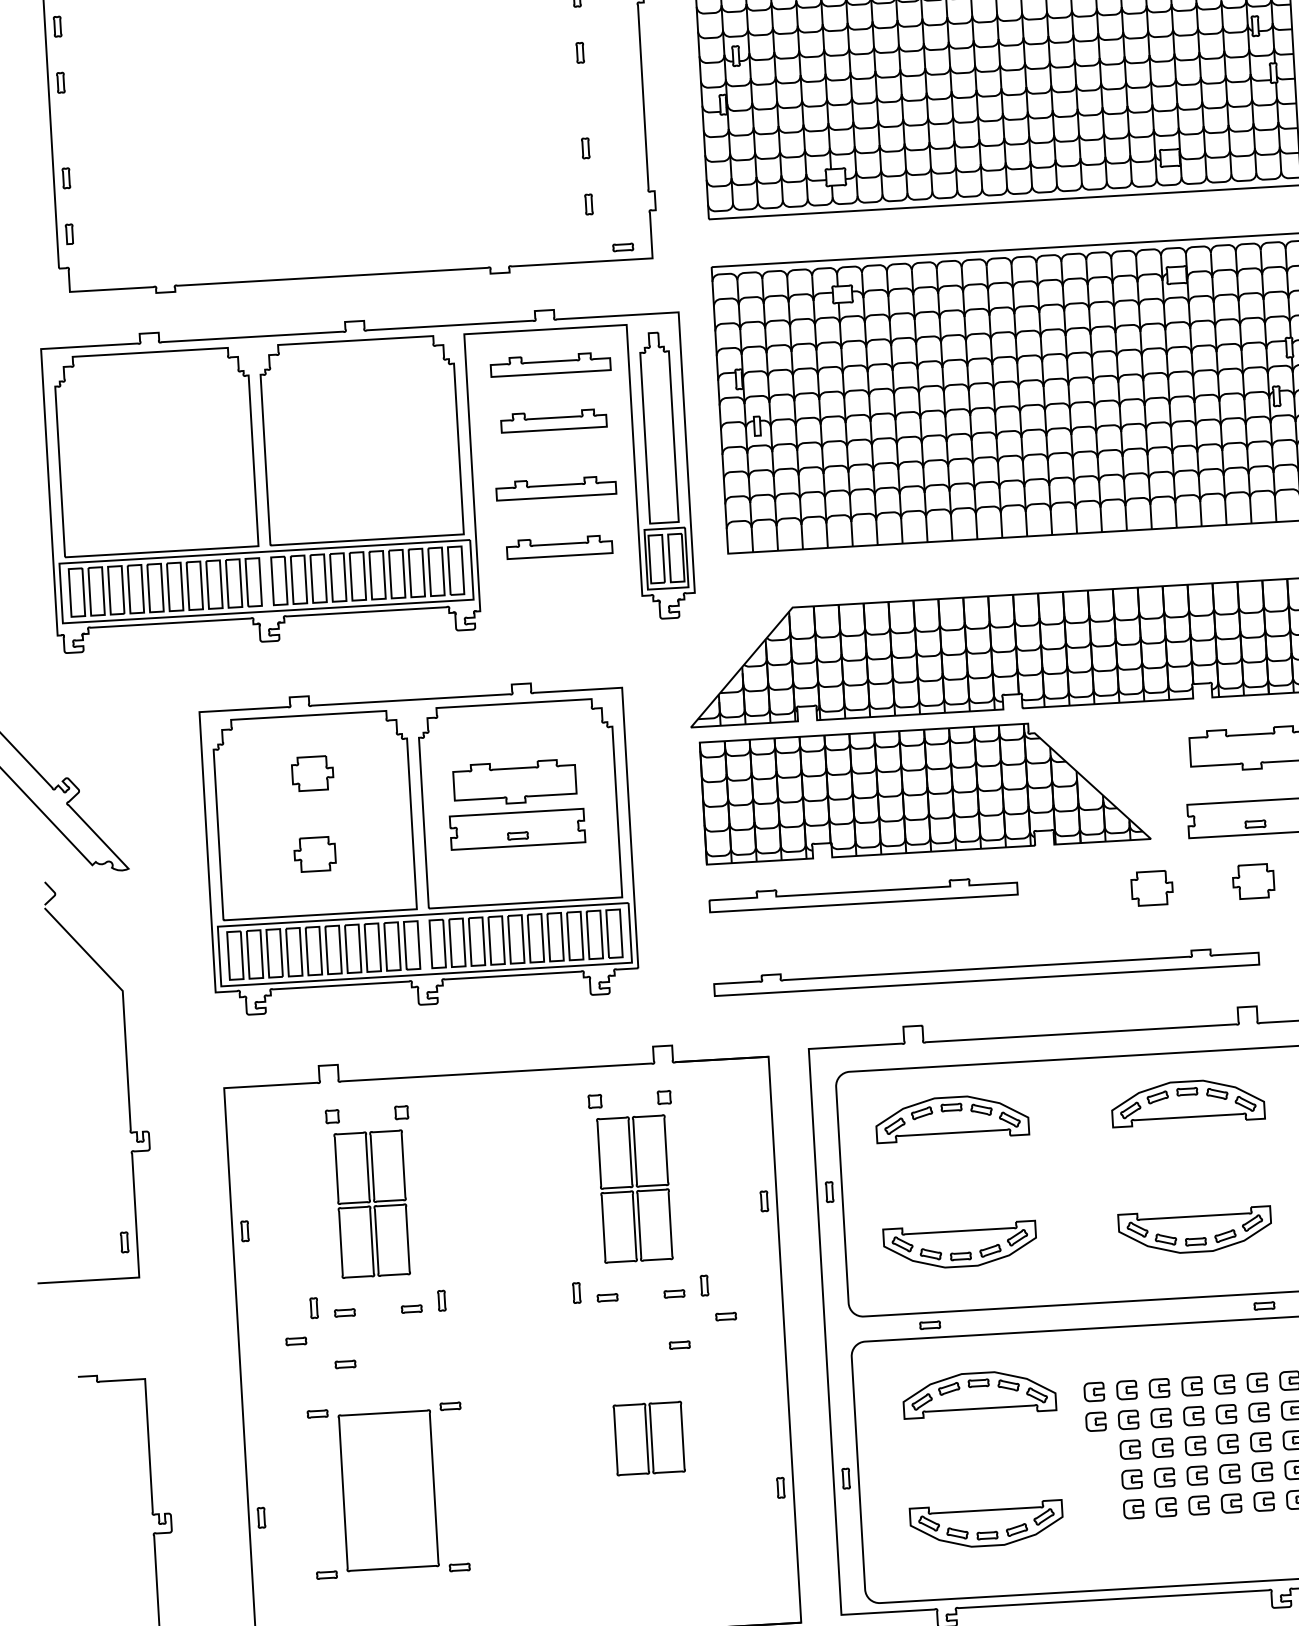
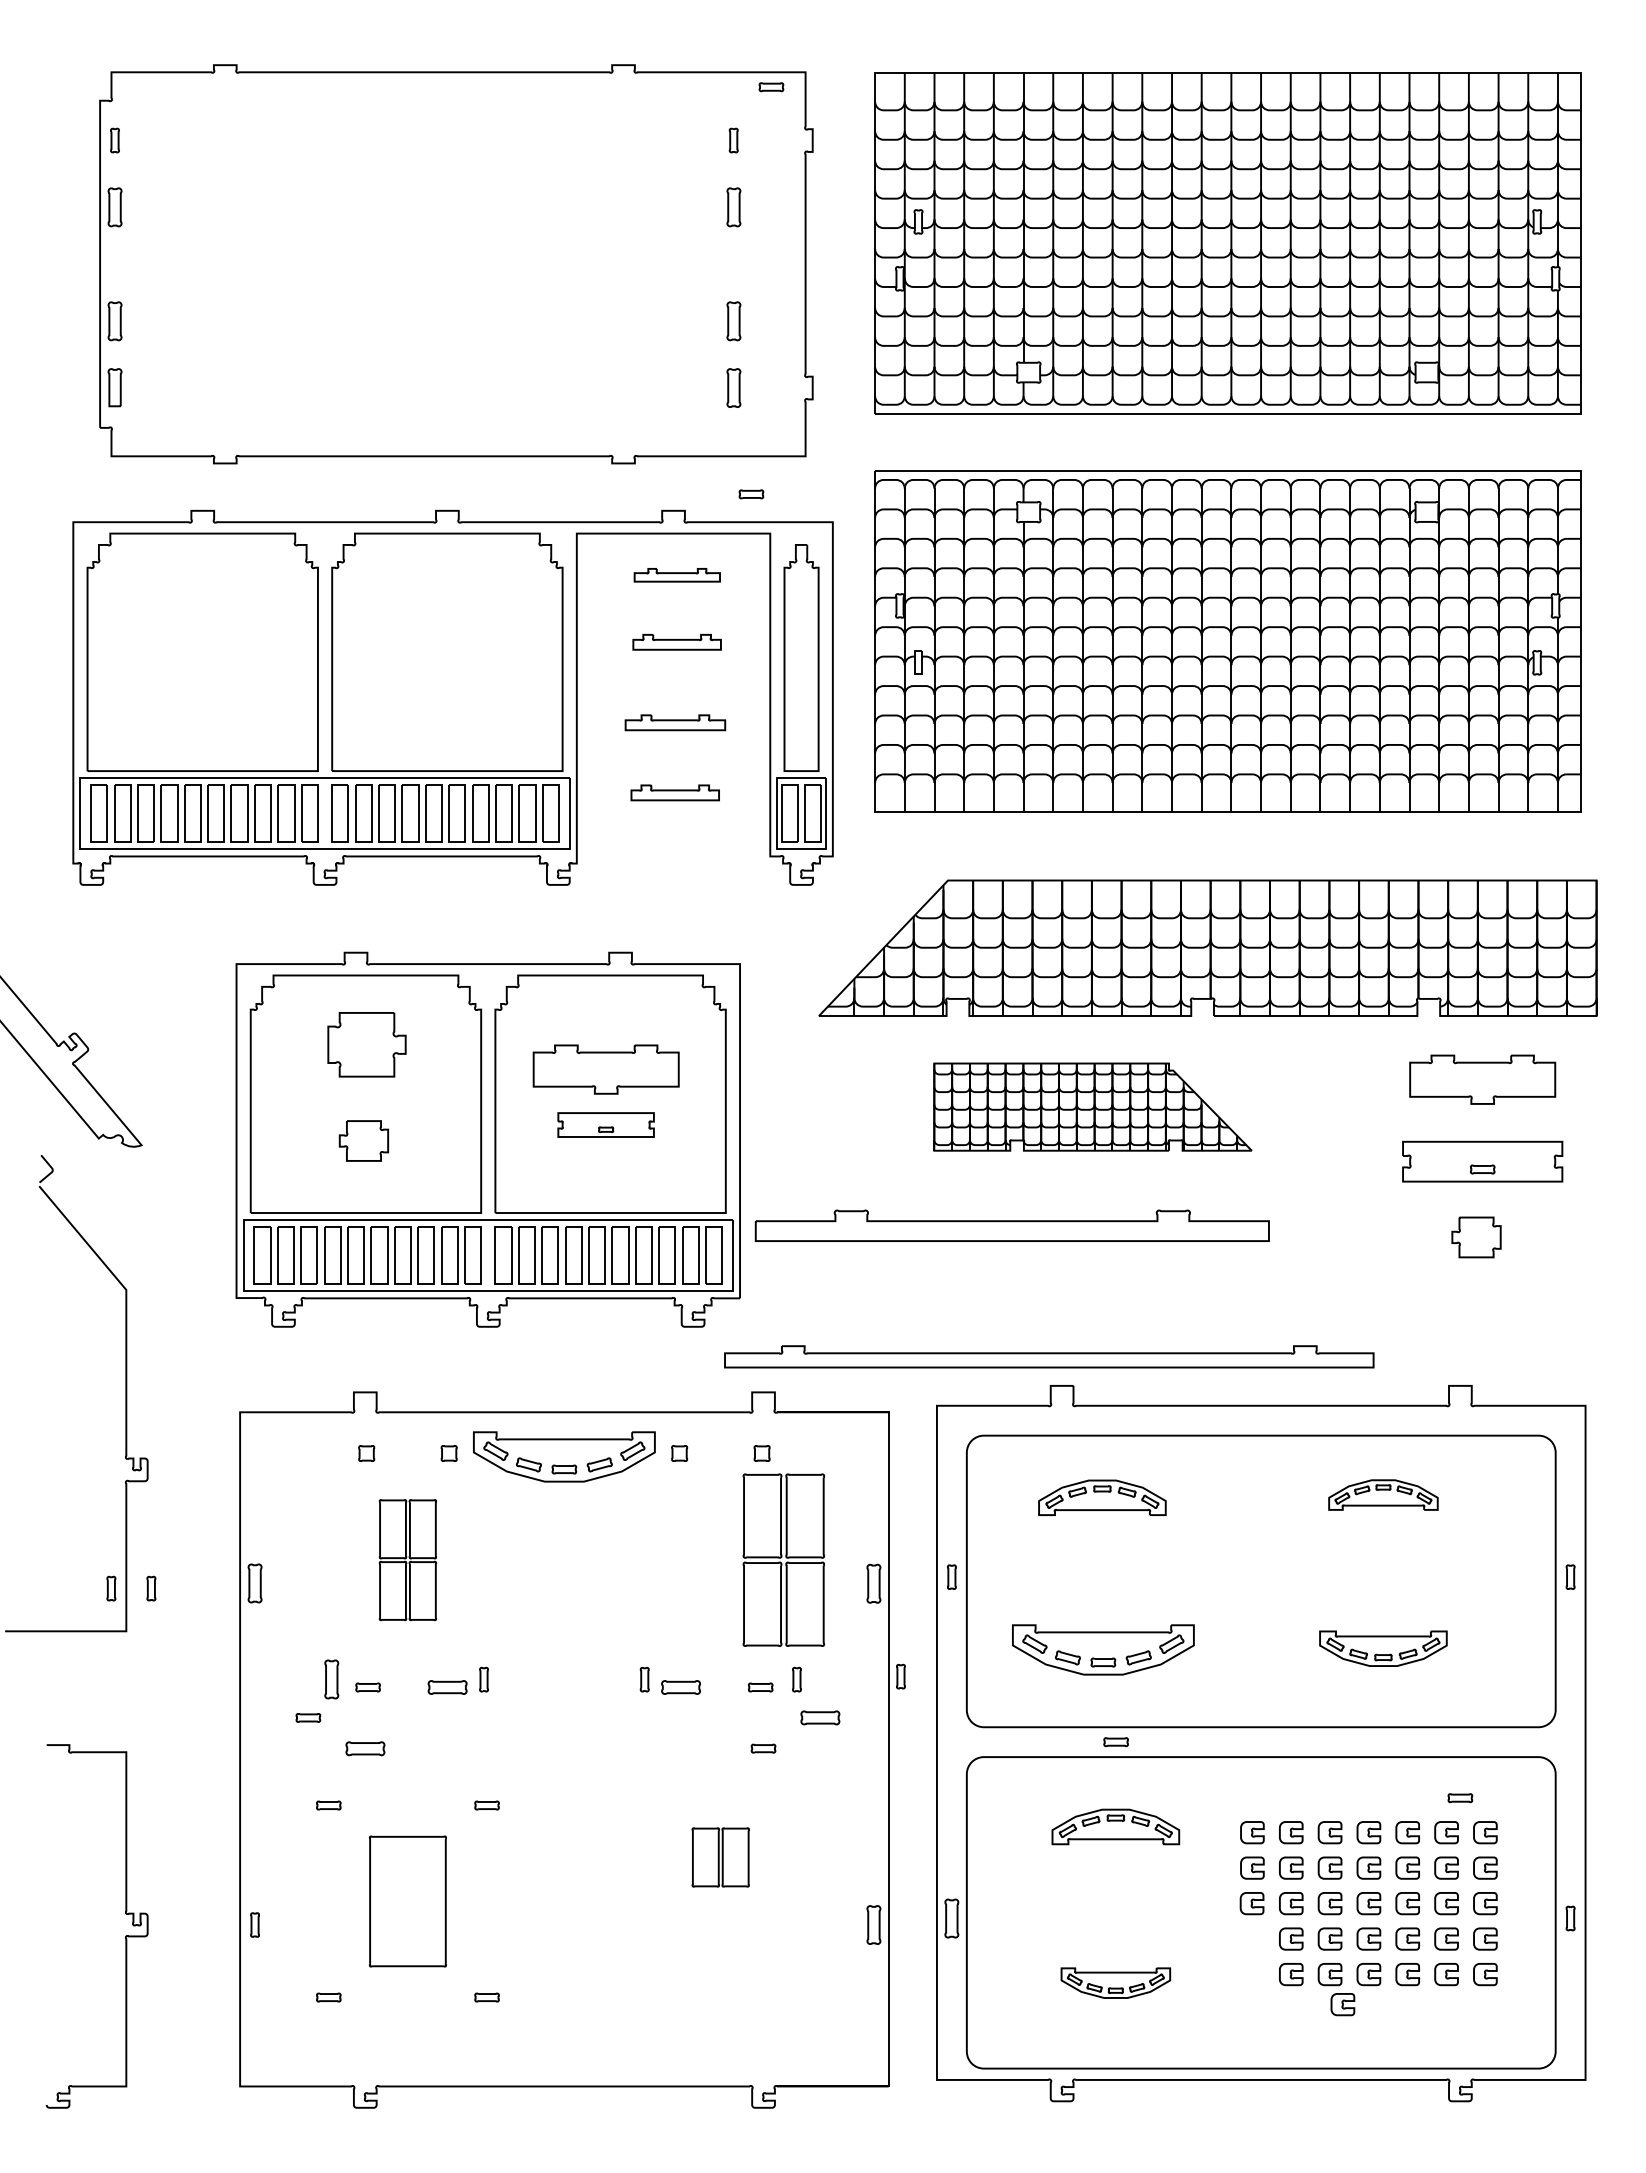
part: (580, 52) -> (733, 207), size x1.6
part: (60, 82) -> (114, 207), size x1.6
part: (585, 147) -> (733, 320), size x1.6
part: (65, 177) -> (114, 320), size x1.6
part: (588, 204) -> (733, 387), size x1.6
part: (69, 234) -> (114, 387), size x1.6
part: (623, 247) -> (751, 494), moved
part: (550, 363) -> (677, 574), size x0.6
part: (553, 420) -> (676, 641), size x0.7
part: (556, 488) -> (675, 722), size x0.7
part: (558, 546) -> (674, 792), size x0.7
part: (312, 773) -> (366, 1044), size x1.6
part: (924, 790) -> (1092, 1106), size x0.6
part: (516, 828) -> (605, 1124), size x0.6
part: (1152, 888) -> (1355, 1238), removed
part: (863, 893) -> (1012, 1225), size x1.4
part: (986, 971) -> (1049, 1356), moved
part: (1187, 1101) -> (1383, 1494), size x0.6
part: (498, 1109) -> (564, 1456), added
part: (952, 1117) -> (1102, 1497), size x0.7
part: (634, 1188) -> (783, 1559), moved
part: (764, 1201) -> (873, 1583), size x1.6
part: (371, 1203) -> (407, 1559), size x0.7
part: (244, 1231) -> (254, 1583), size x1.6
part: (1195, 1231) -> (1383, 1648), size x0.7
part: (158, 1240) -> (151, 1588), added
part: (791, 1277) -> (900, 1676), added
part: (607, 1297) -> (680, 1687), size x1.6
part: (1264, 1306) -> (1460, 1798), moved
part: (313, 1308) -> (331, 1679), size x1.6
part: (411, 1309) -> (447, 1687), size x1.6
part: (726, 1316) -> (820, 1717), size x1.6
part: (929, 1325) -> (1115, 1742), moved
part: (344, 1364) -> (364, 1748), size x1.6
part: (979, 1393) -> (1115, 1826), size x0.7
part: (648, 1438) -> (720, 1857), size x0.7
part: (1096, 1451) -> (1251, 1903), added
part: (845, 1478) -> (951, 1918), size x1.6
part: (780, 1487) -> (873, 1924), size x1.6
part: (388, 1490) -> (407, 1901), size x0.7
part: (986, 1524) -> (1115, 1982), size x0.6
part: (1178, 1531) -> (1342, 2004), added

